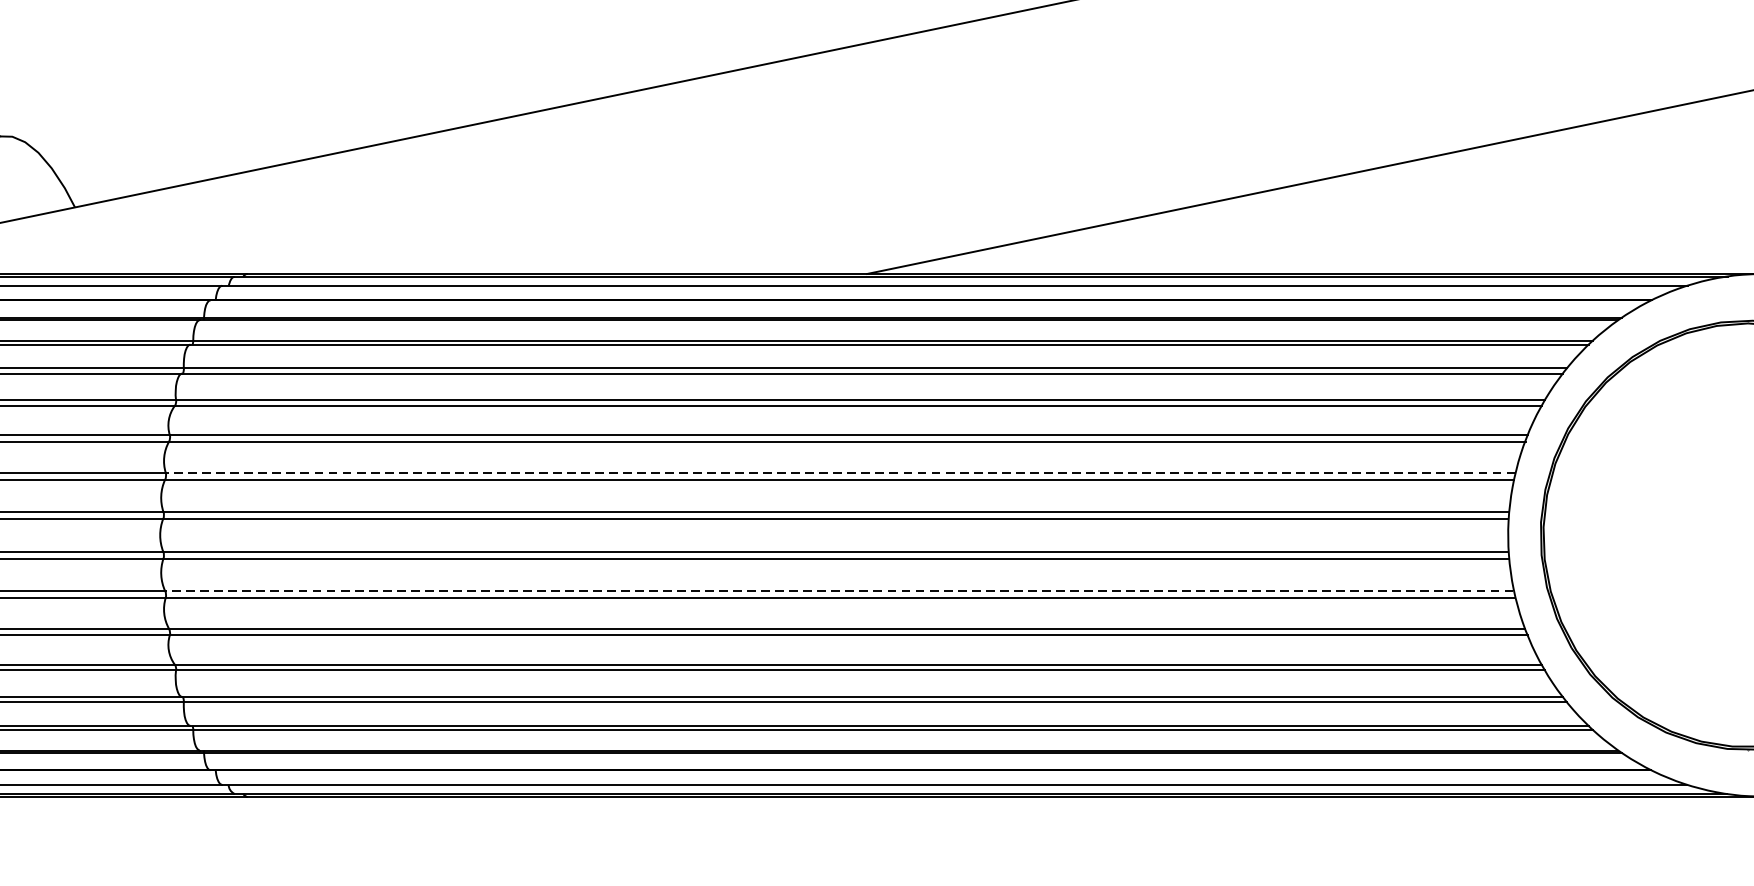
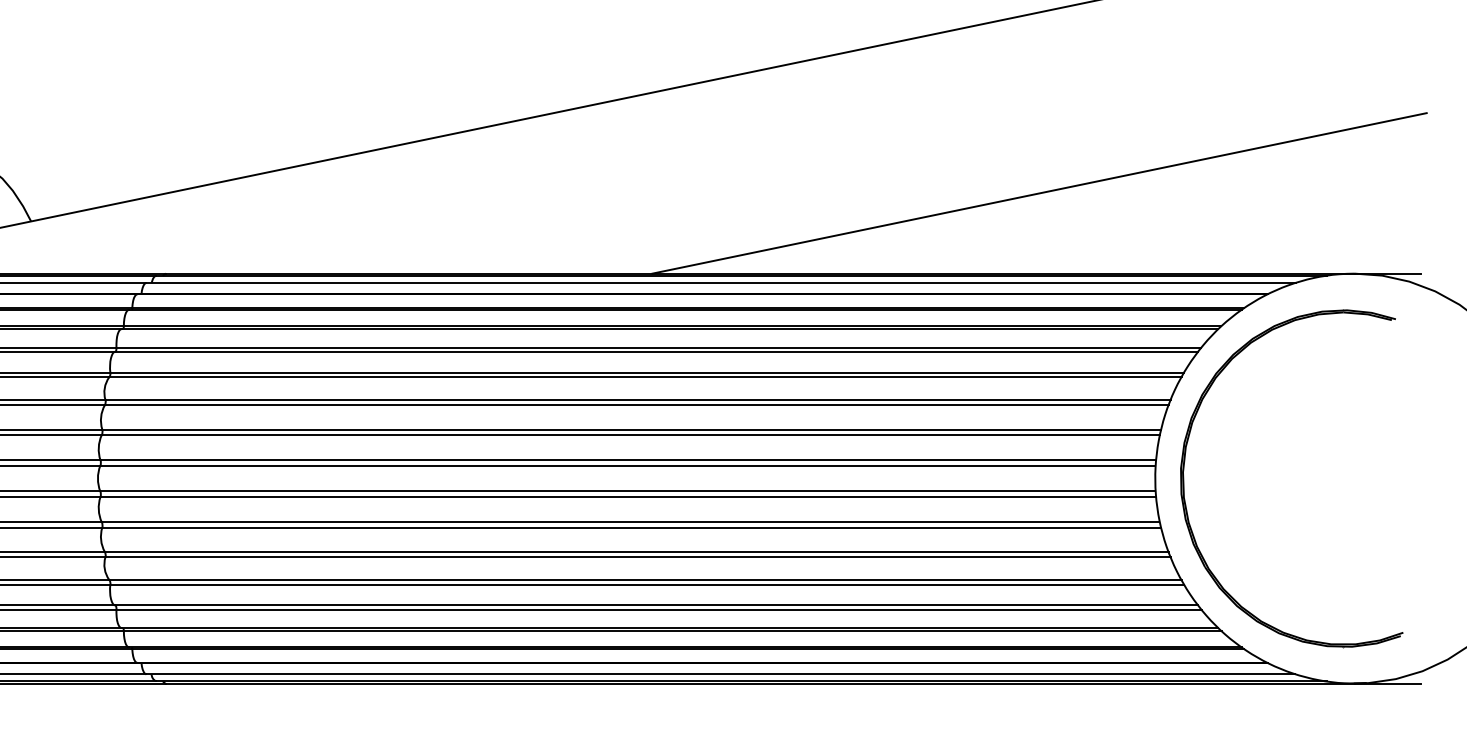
line: (840, 472) -> (631, 429), dashed -> solid
line: (839, 591) -> (630, 522), dashed -> solid

